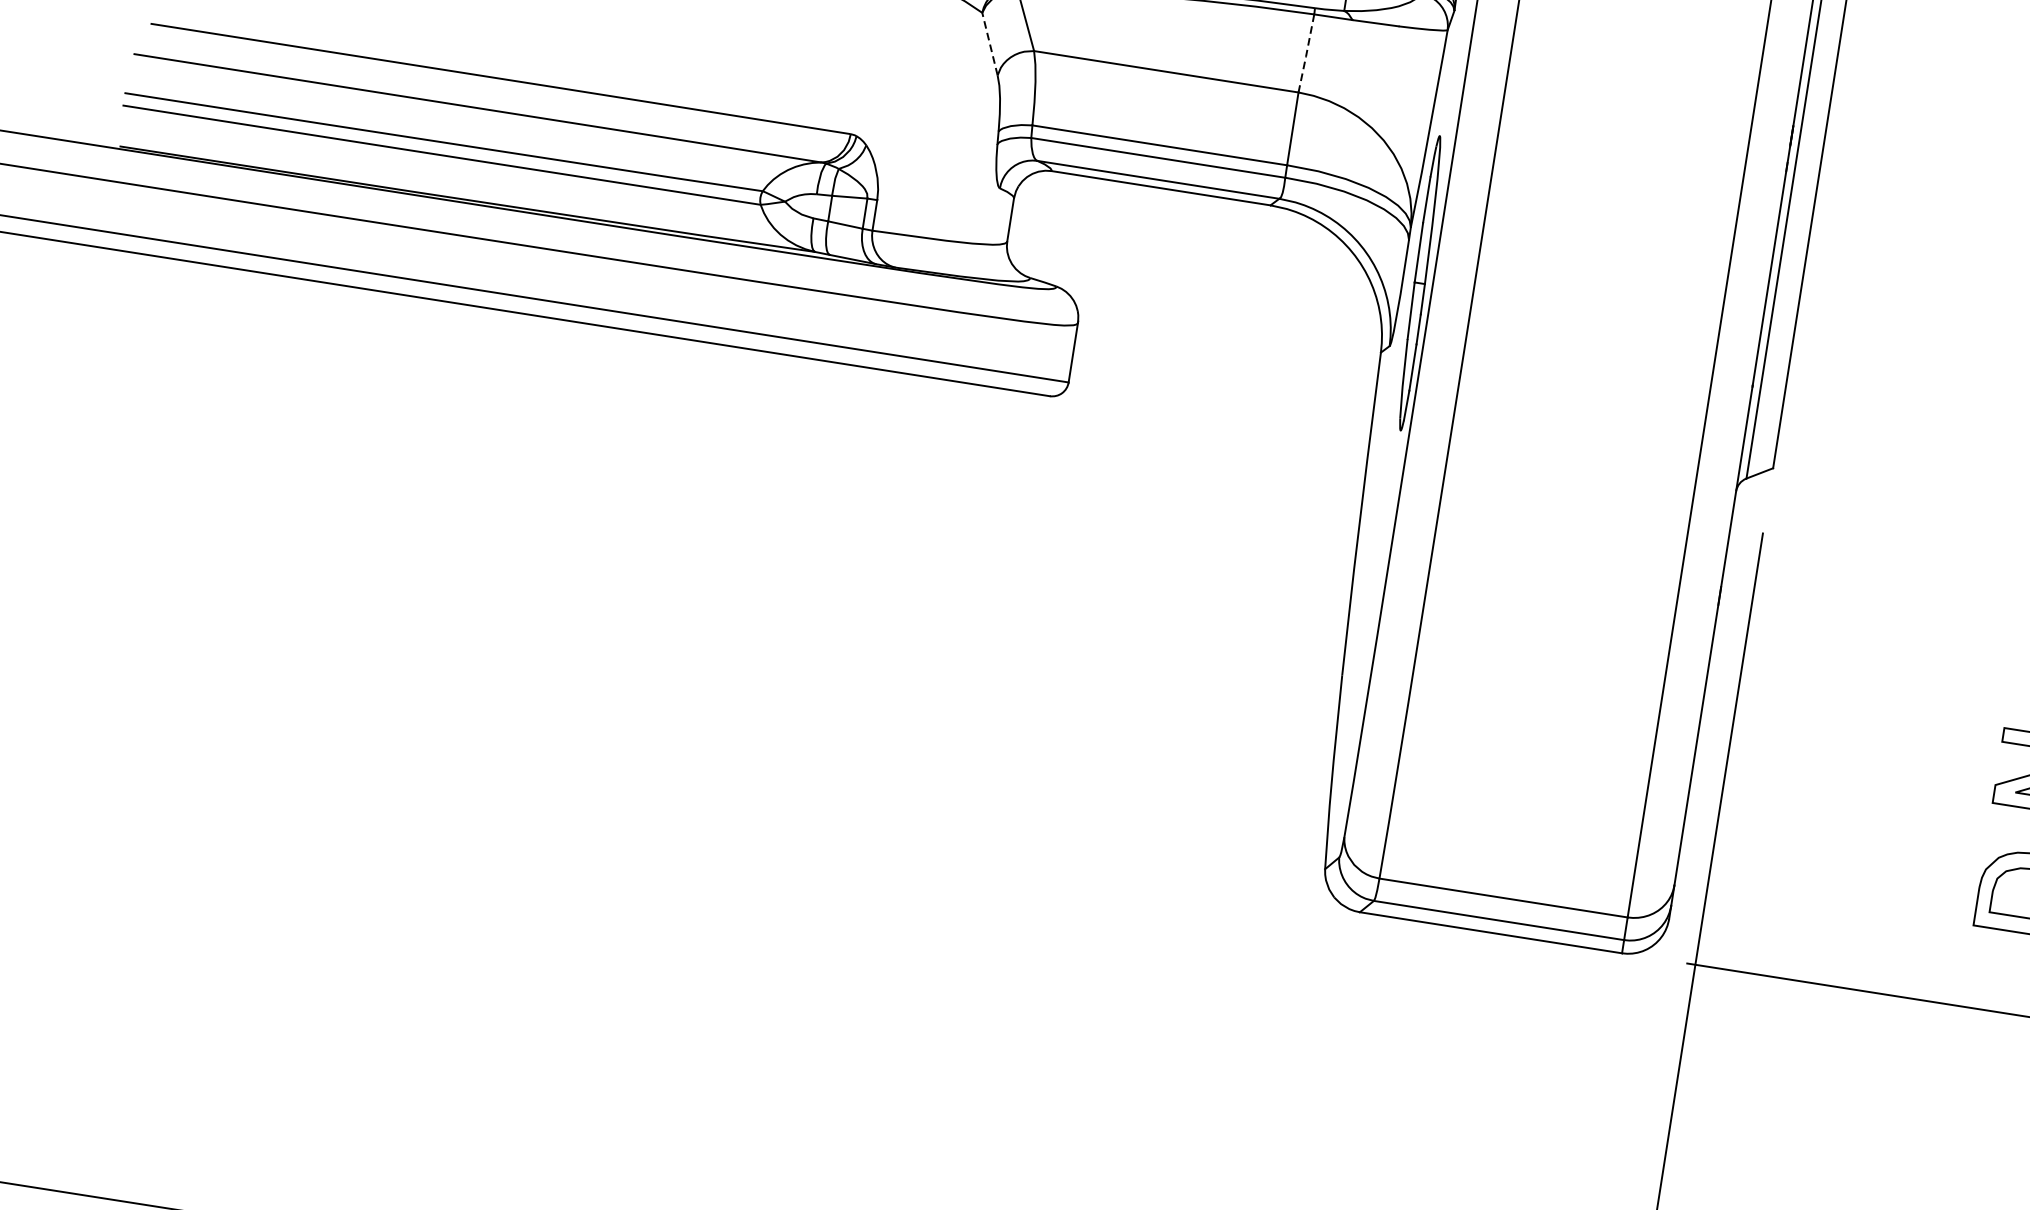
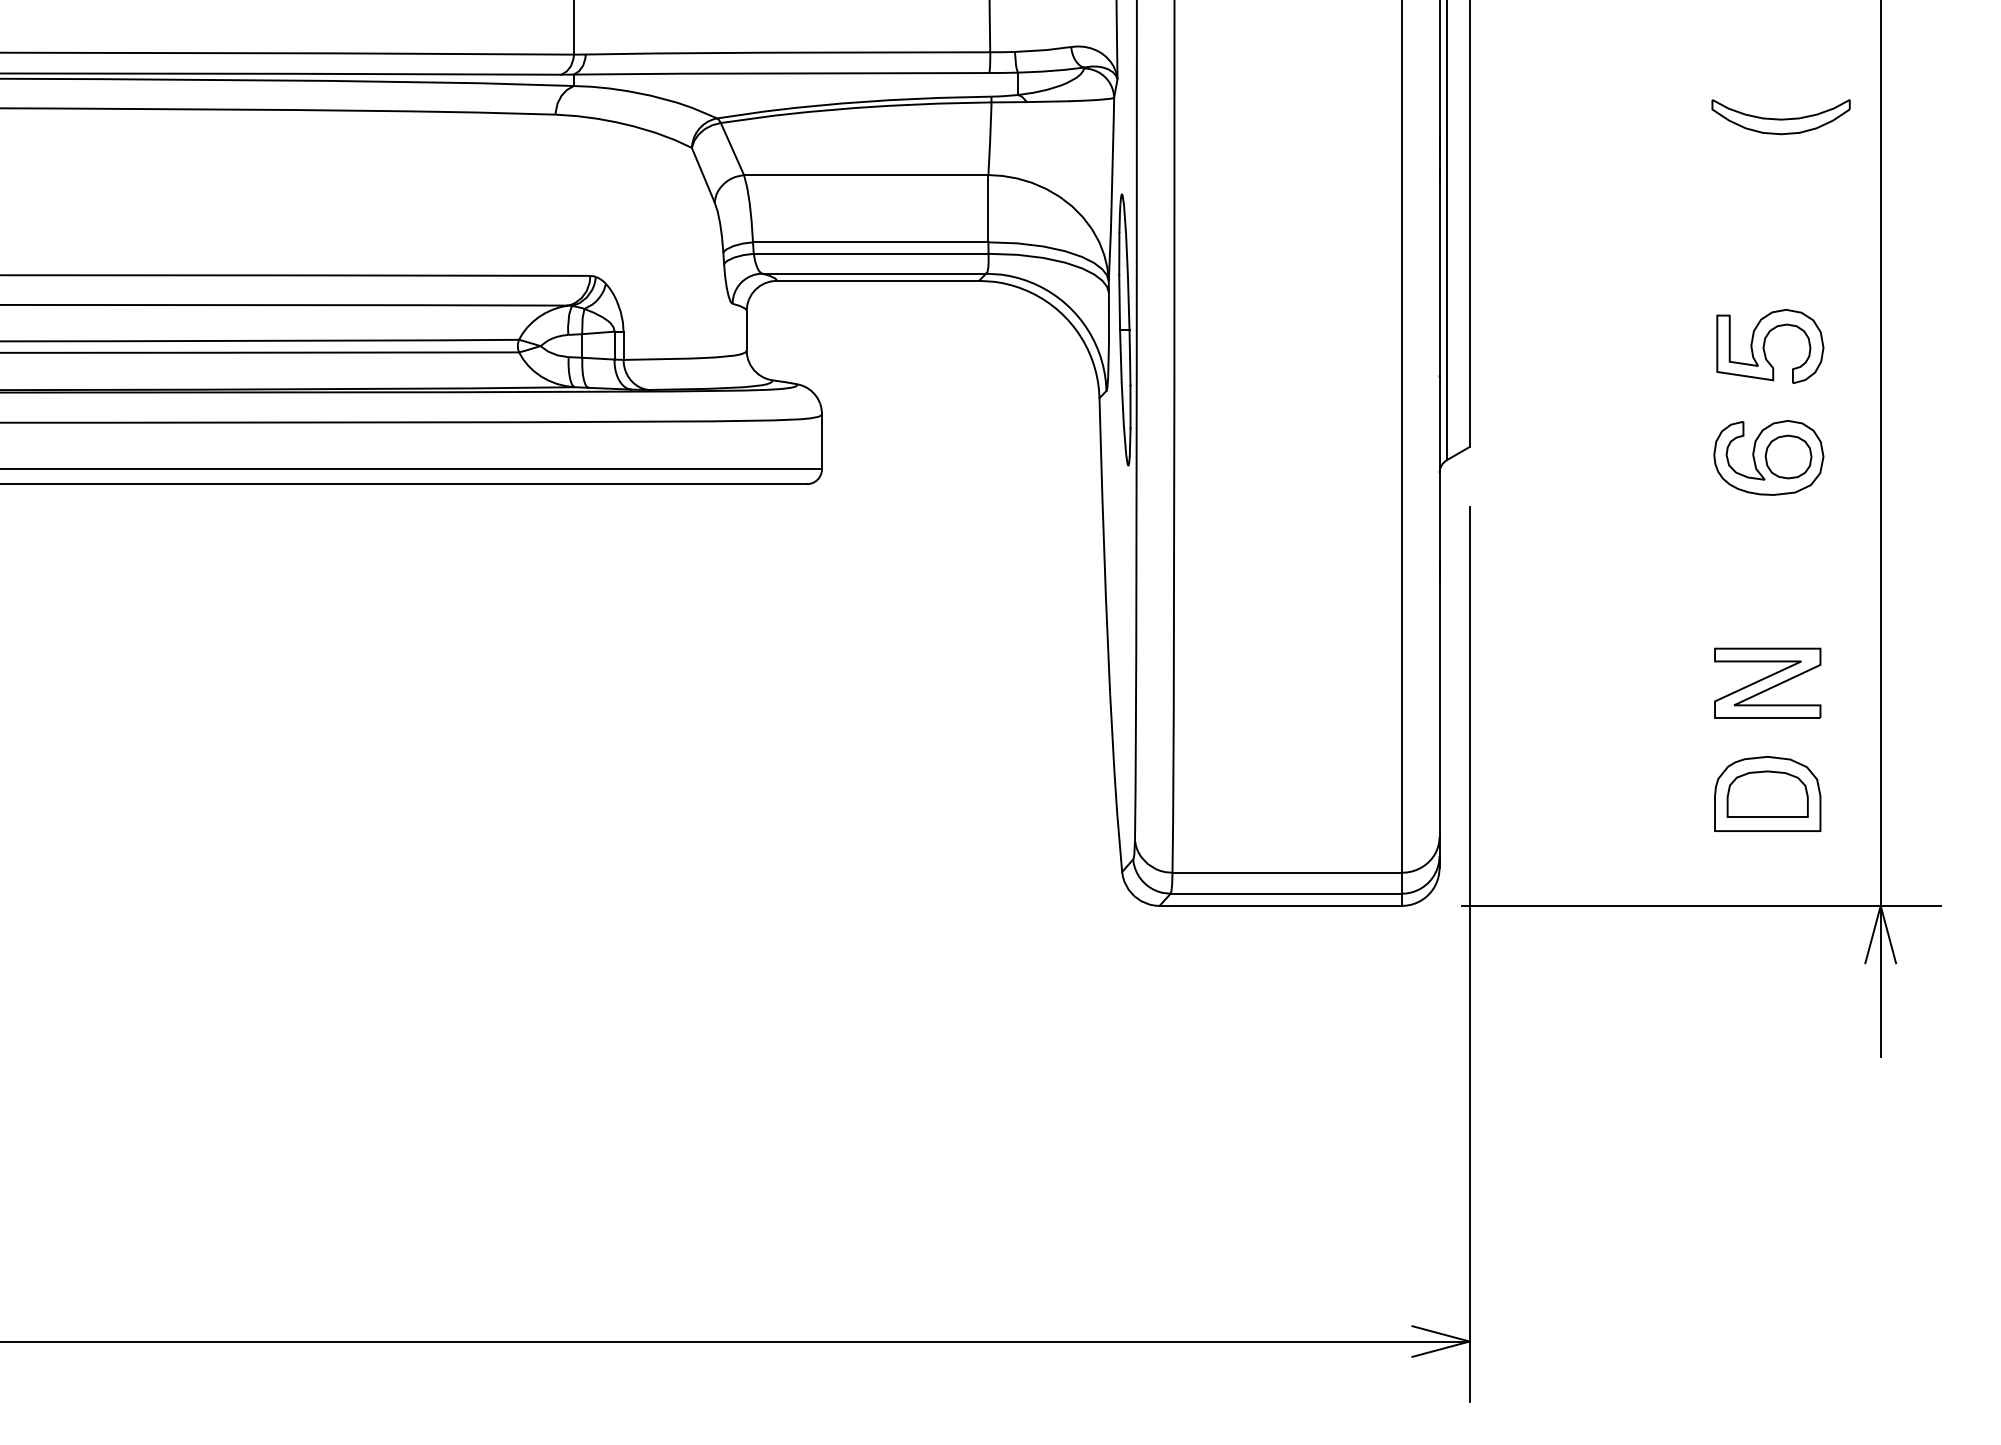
line: (990, 43) -> (703, 174), dashed -> solid
line: (1306, 54) -> (990, 139), dashed -> solid

